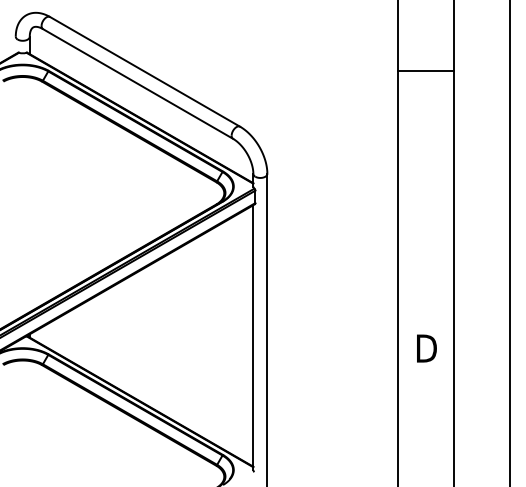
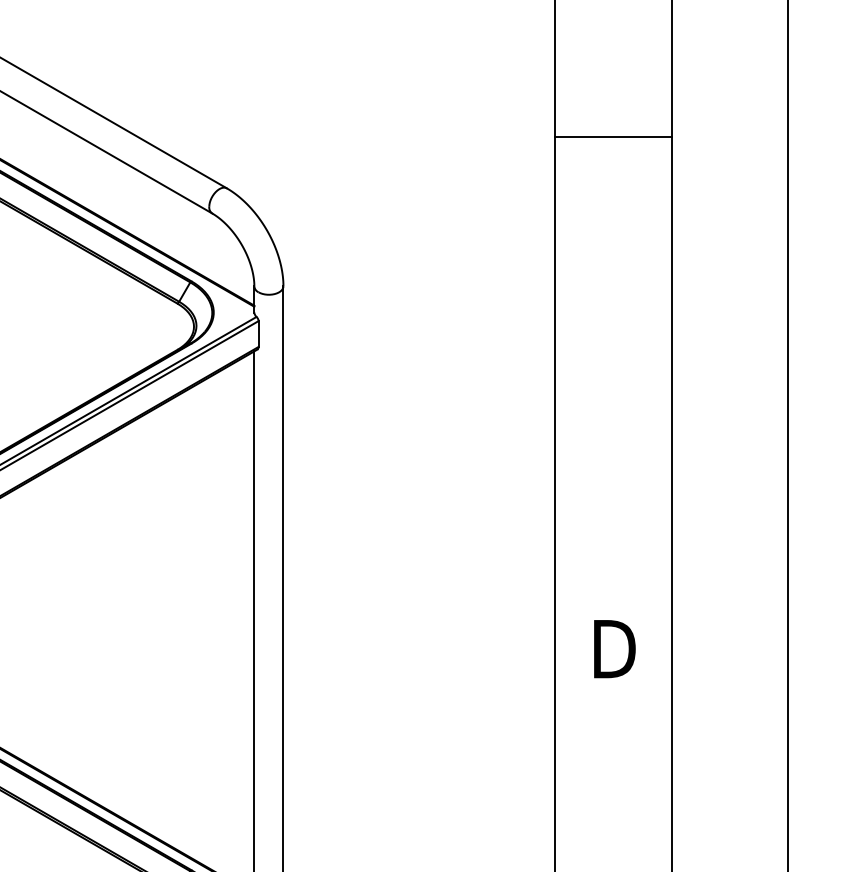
line: (426, 71) -> (613, 138), moved

